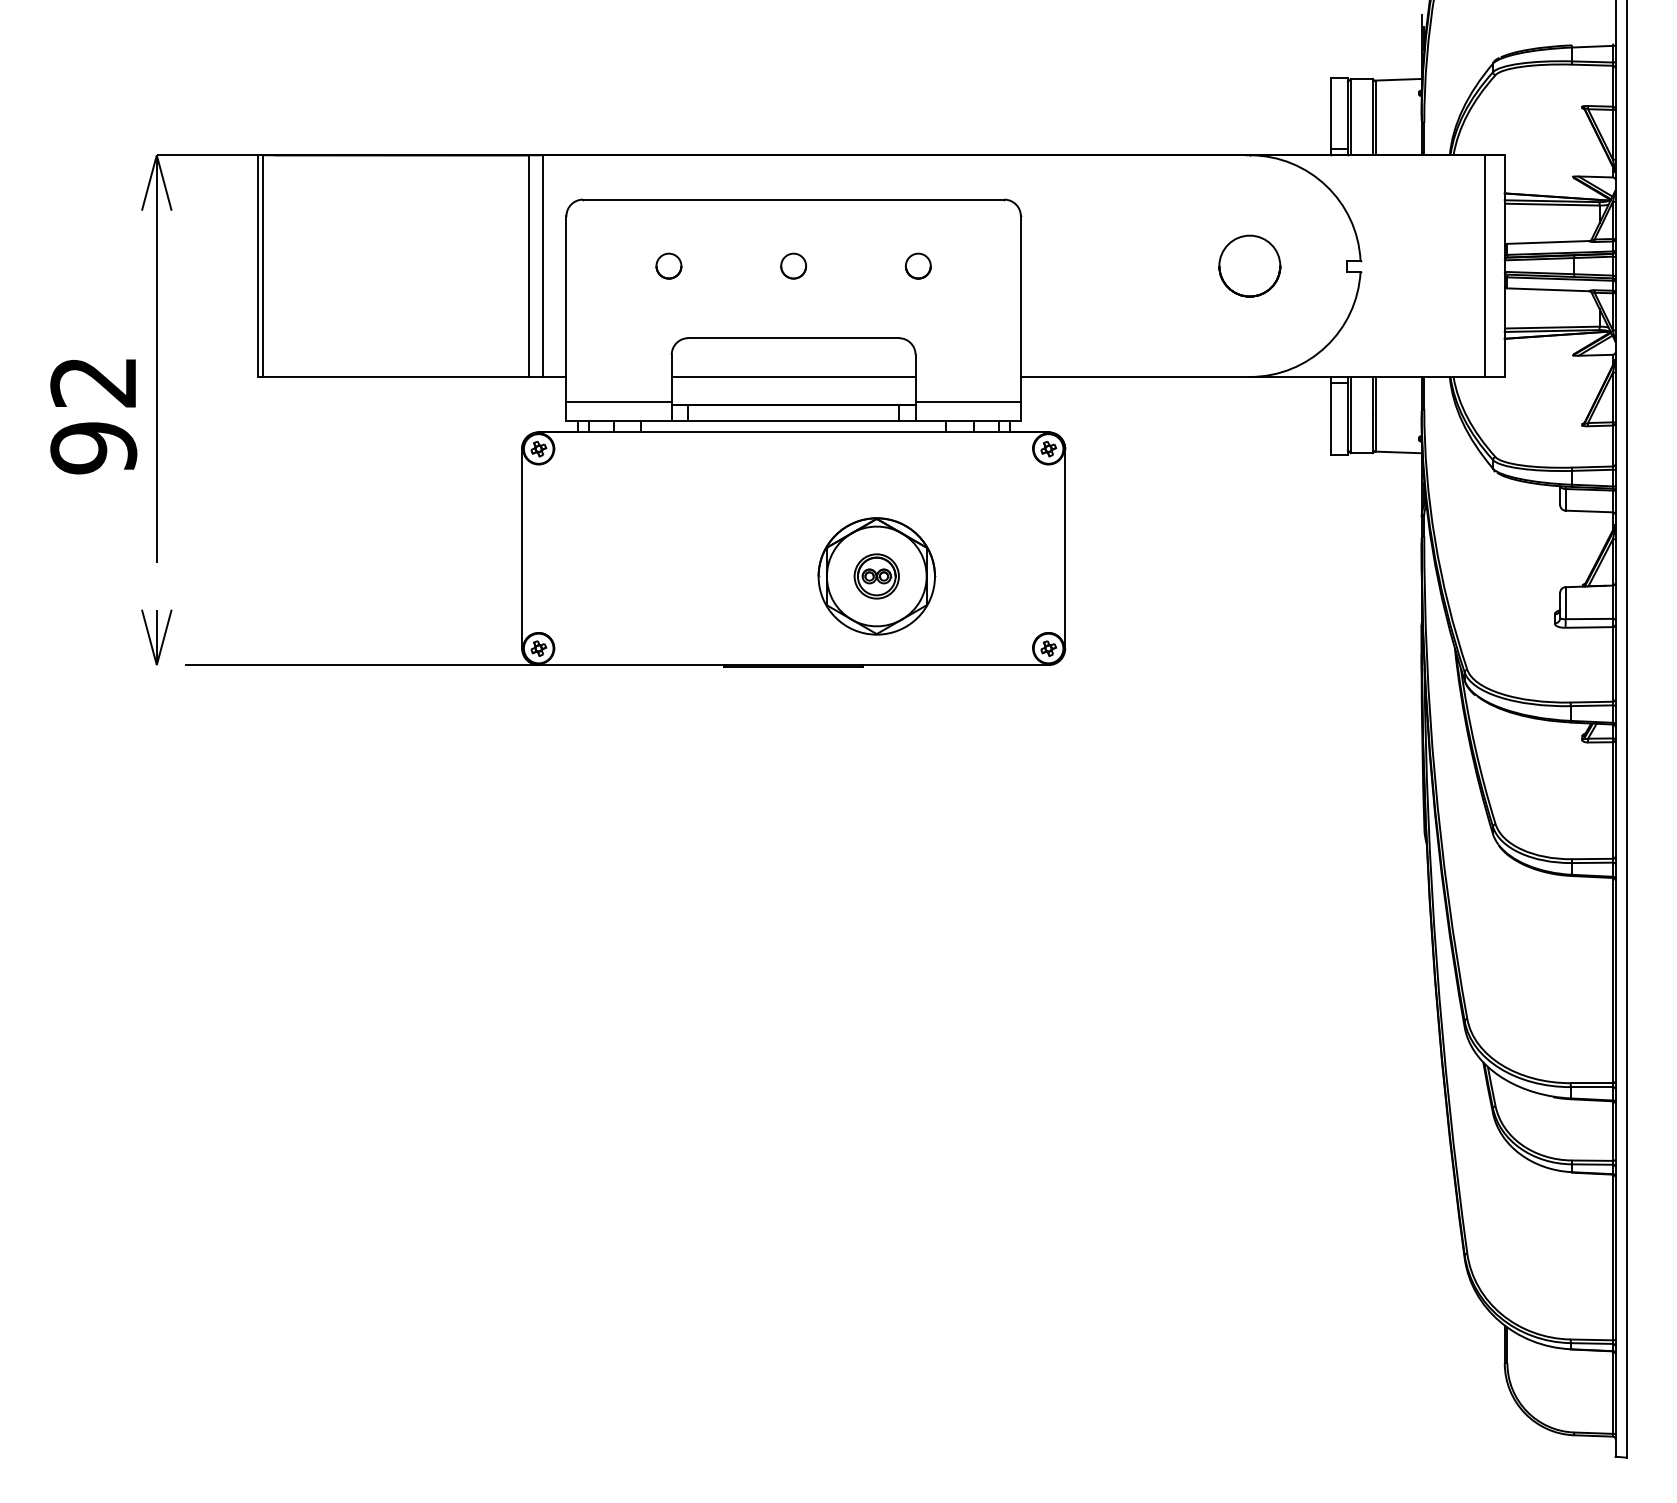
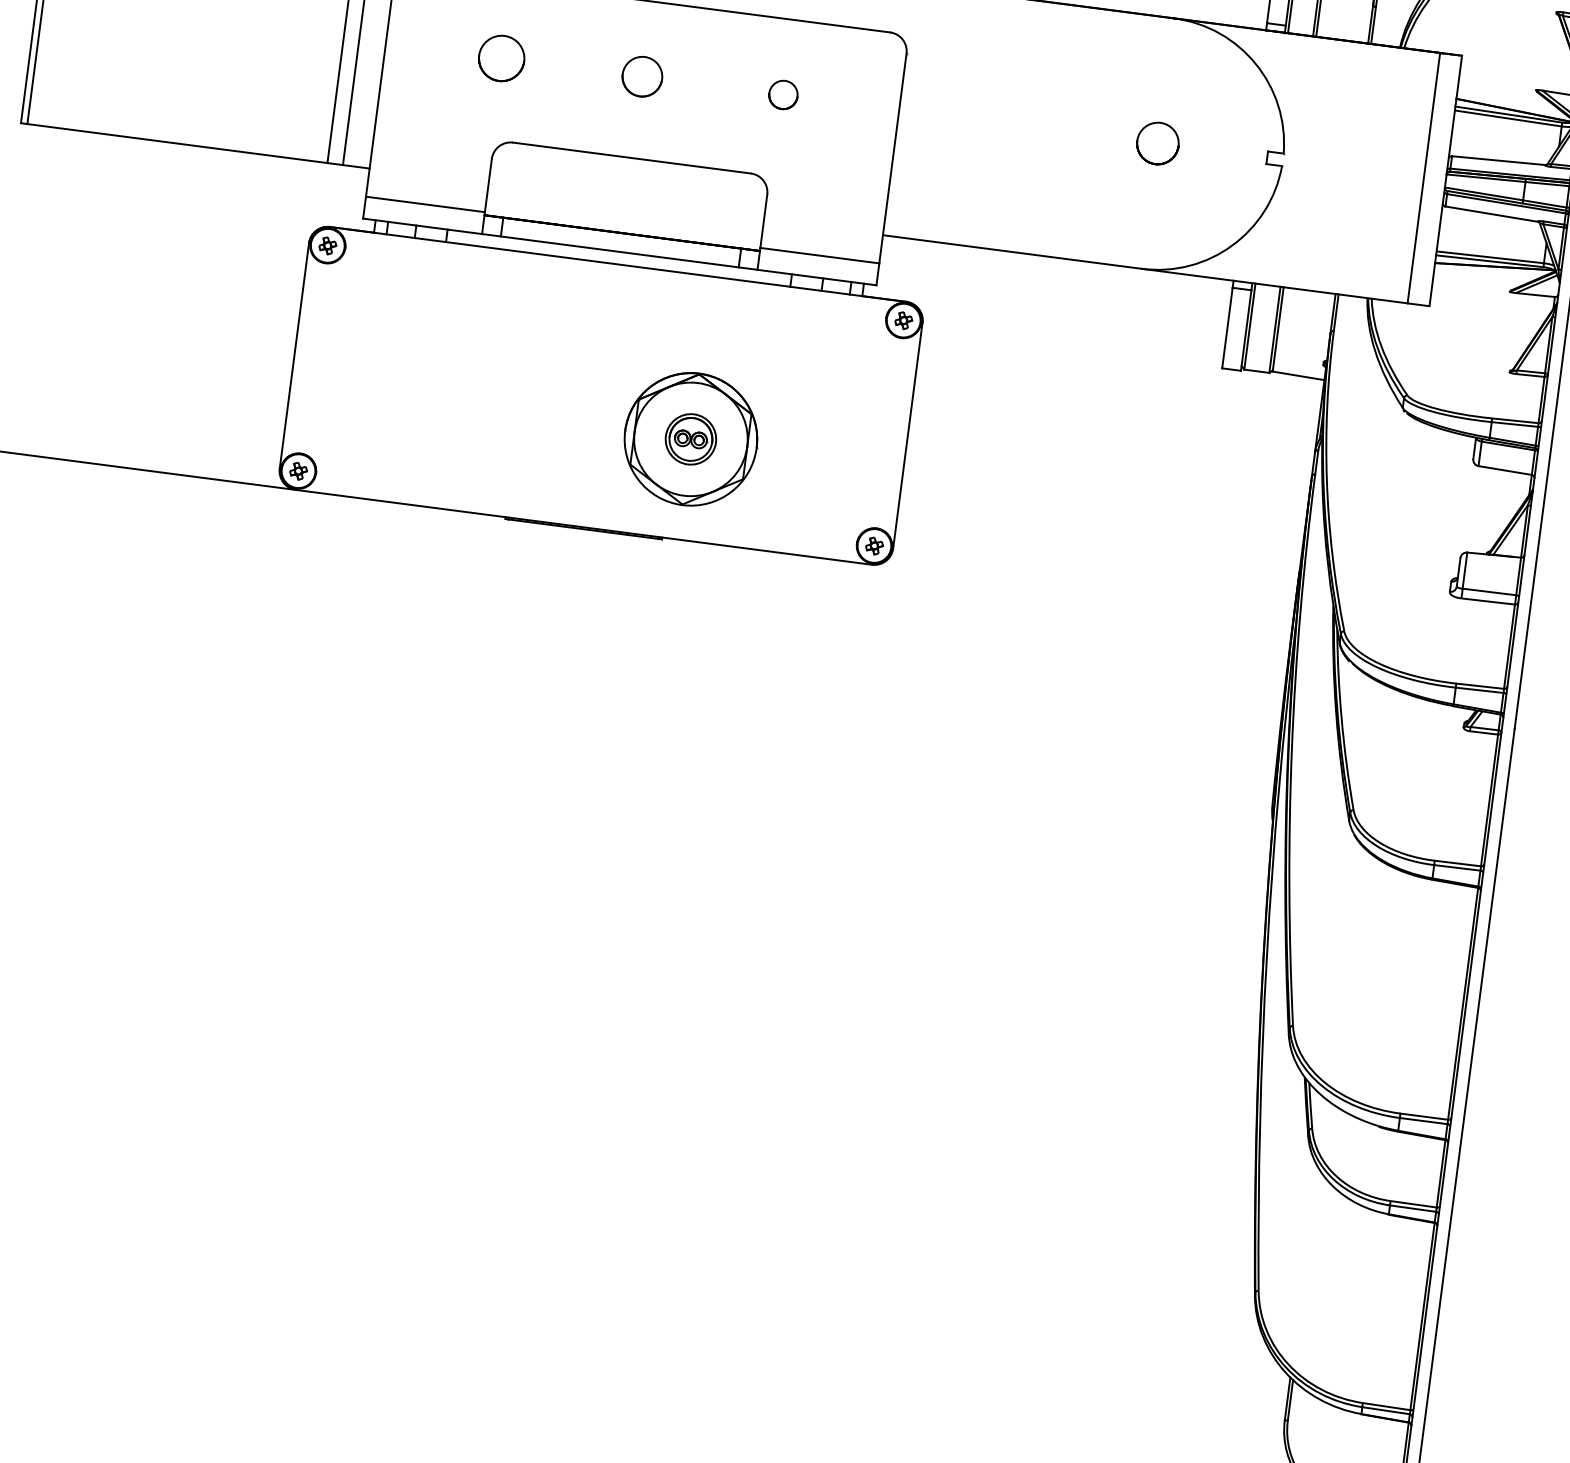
part: (668, 265) -> (501, 57), size x1.6
part: (793, 265) -> (642, 75), size x1.4
part: (1249, 265) -> (1157, 142), size x0.6
line: (793, 376) -> (626, 201), removed

